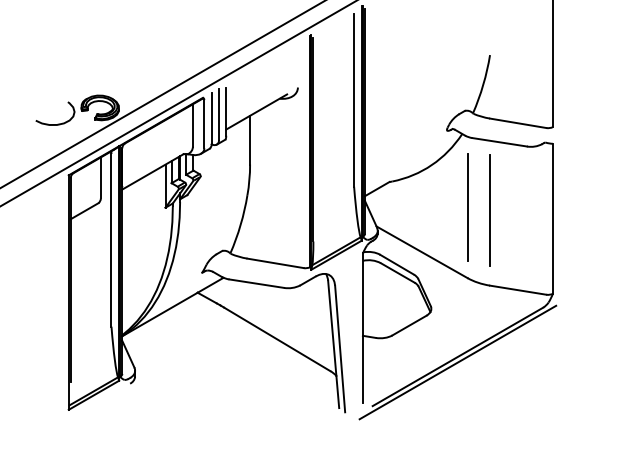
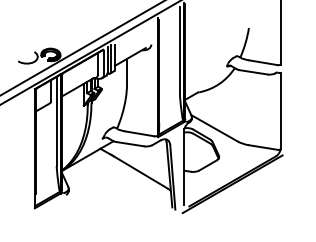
line: (467, 207) -> (237, 105), removed
line: (489, 209) -> (248, 106), removed

